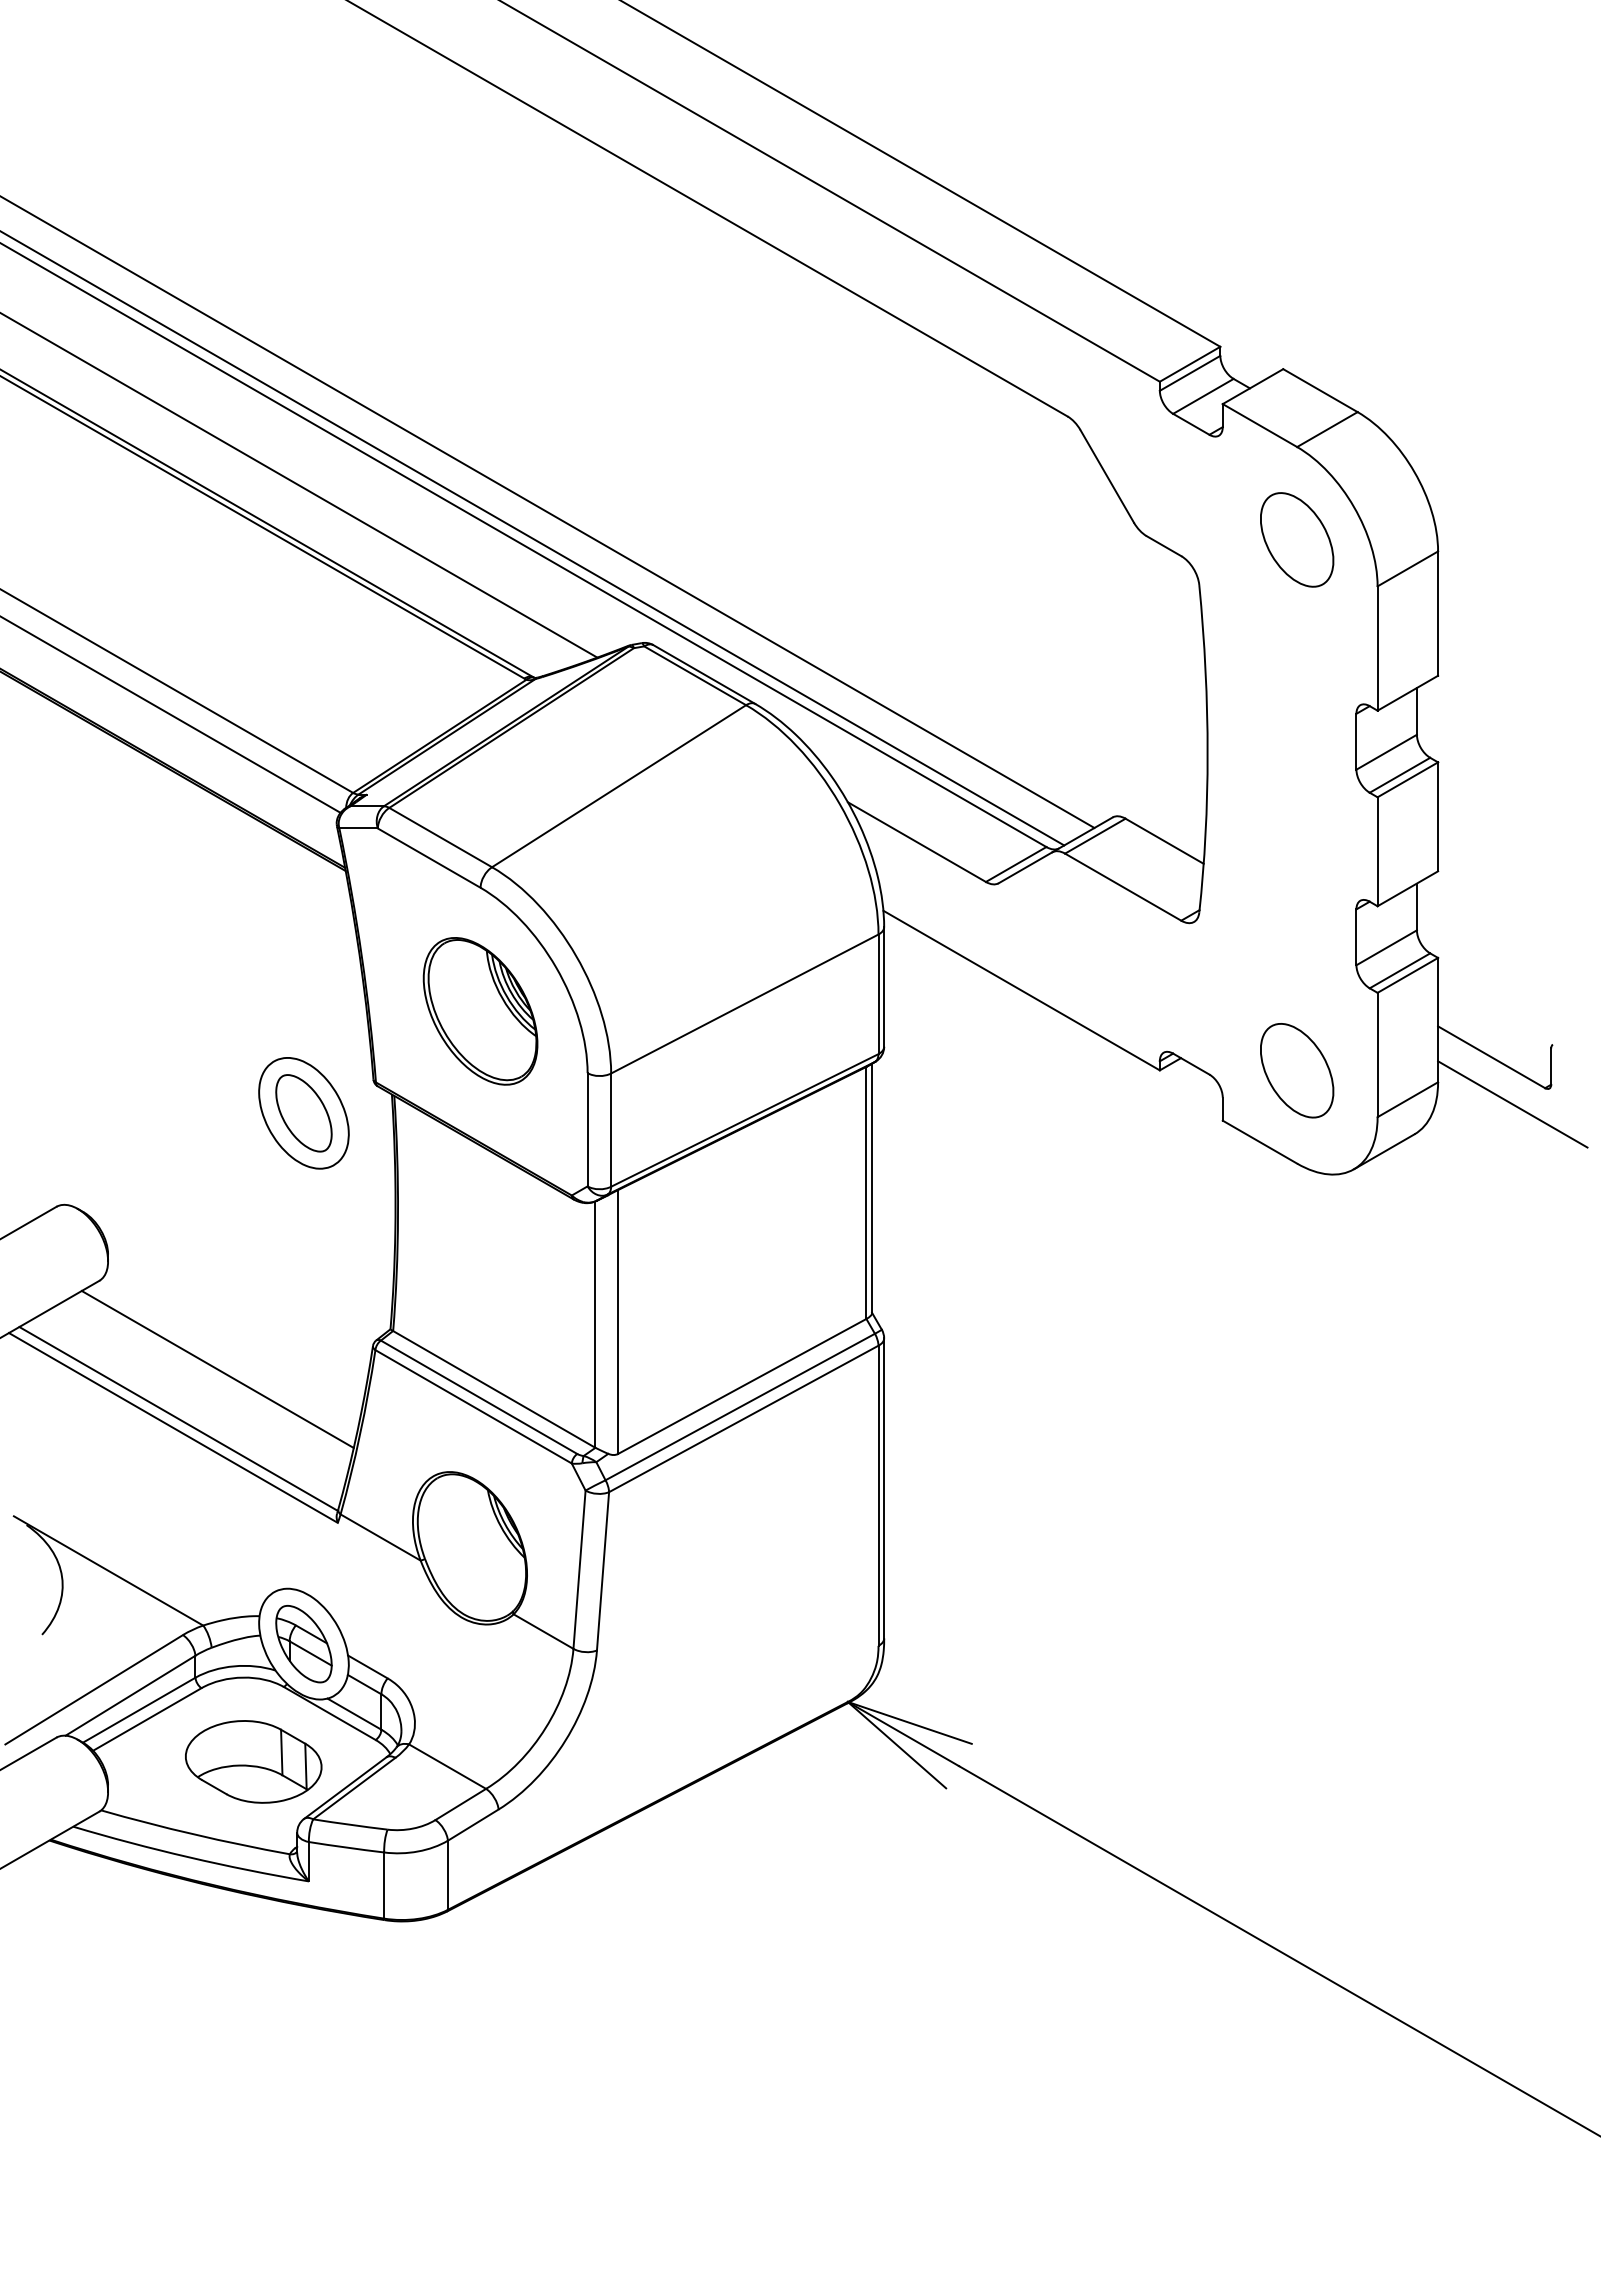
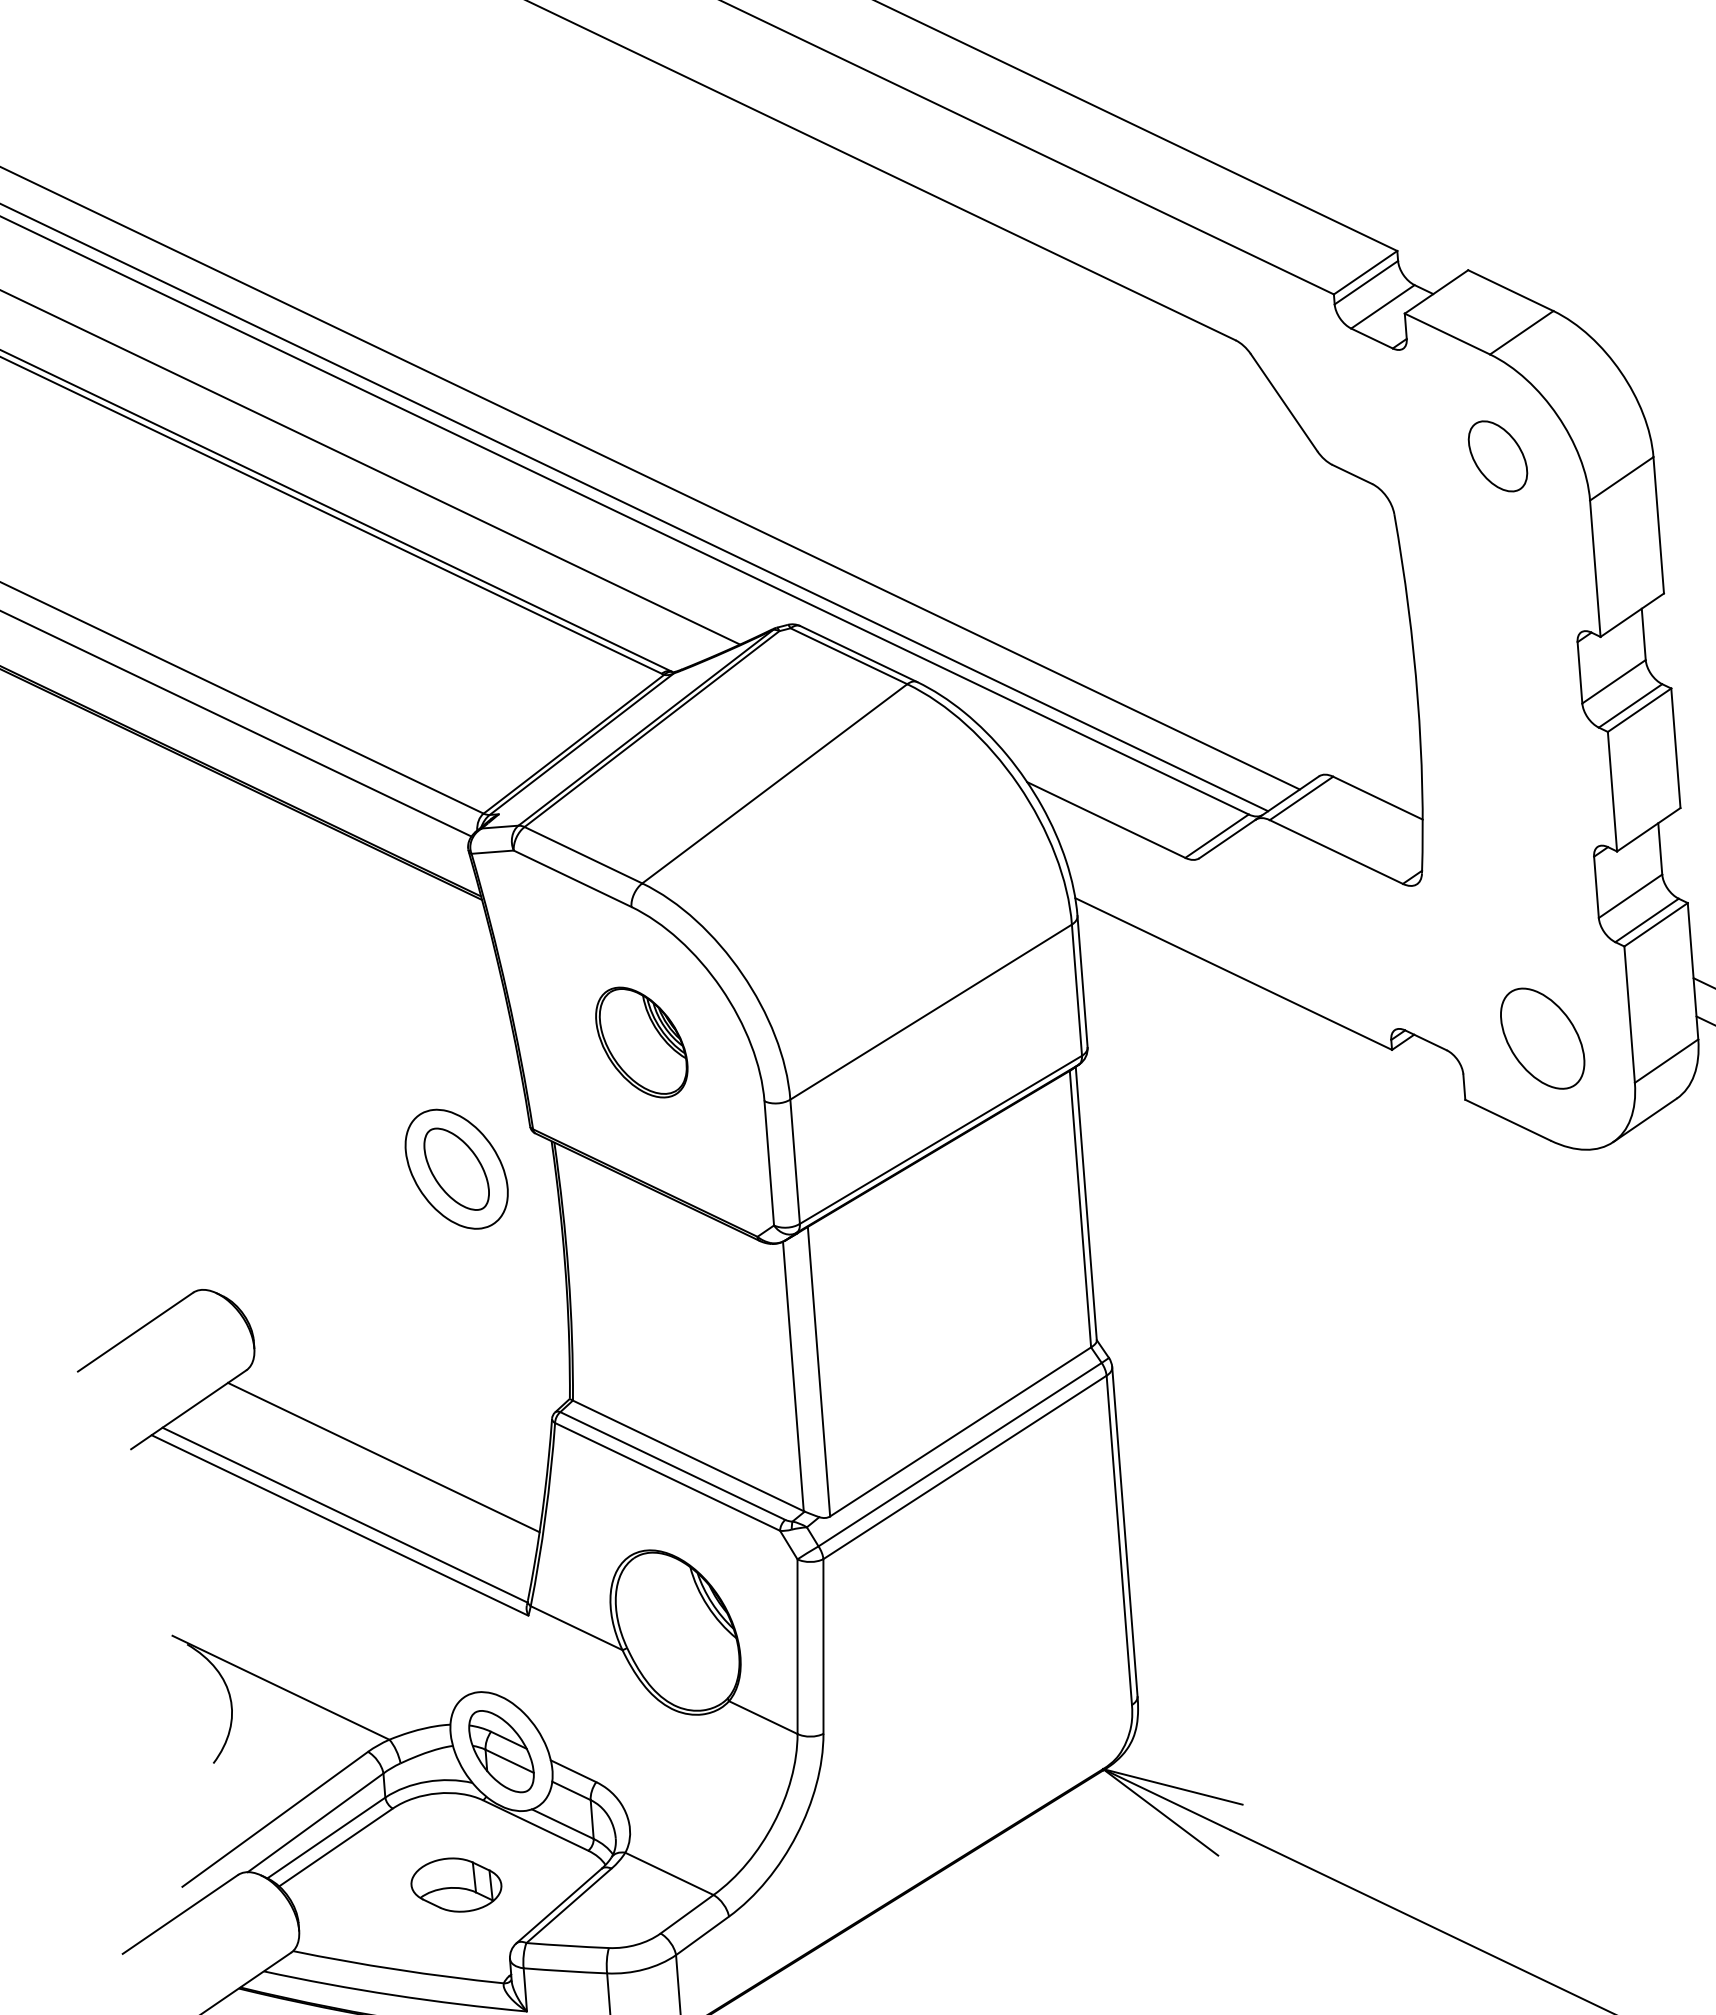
part: (1297, 539) -> (1498, 455), size x0.7
part: (480, 1011) -> (641, 1042), size x0.7
part: (253, 1761) -> (456, 1884), size x0.6

